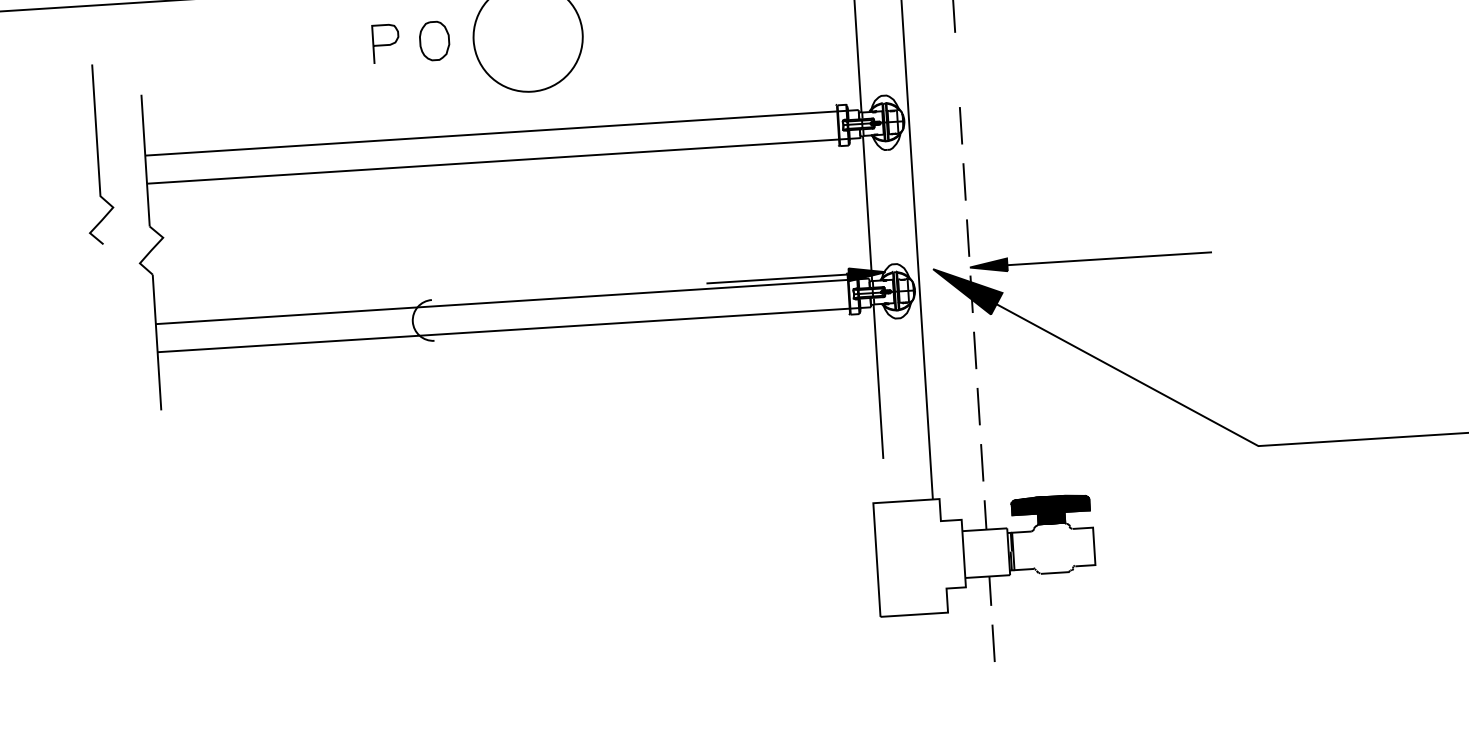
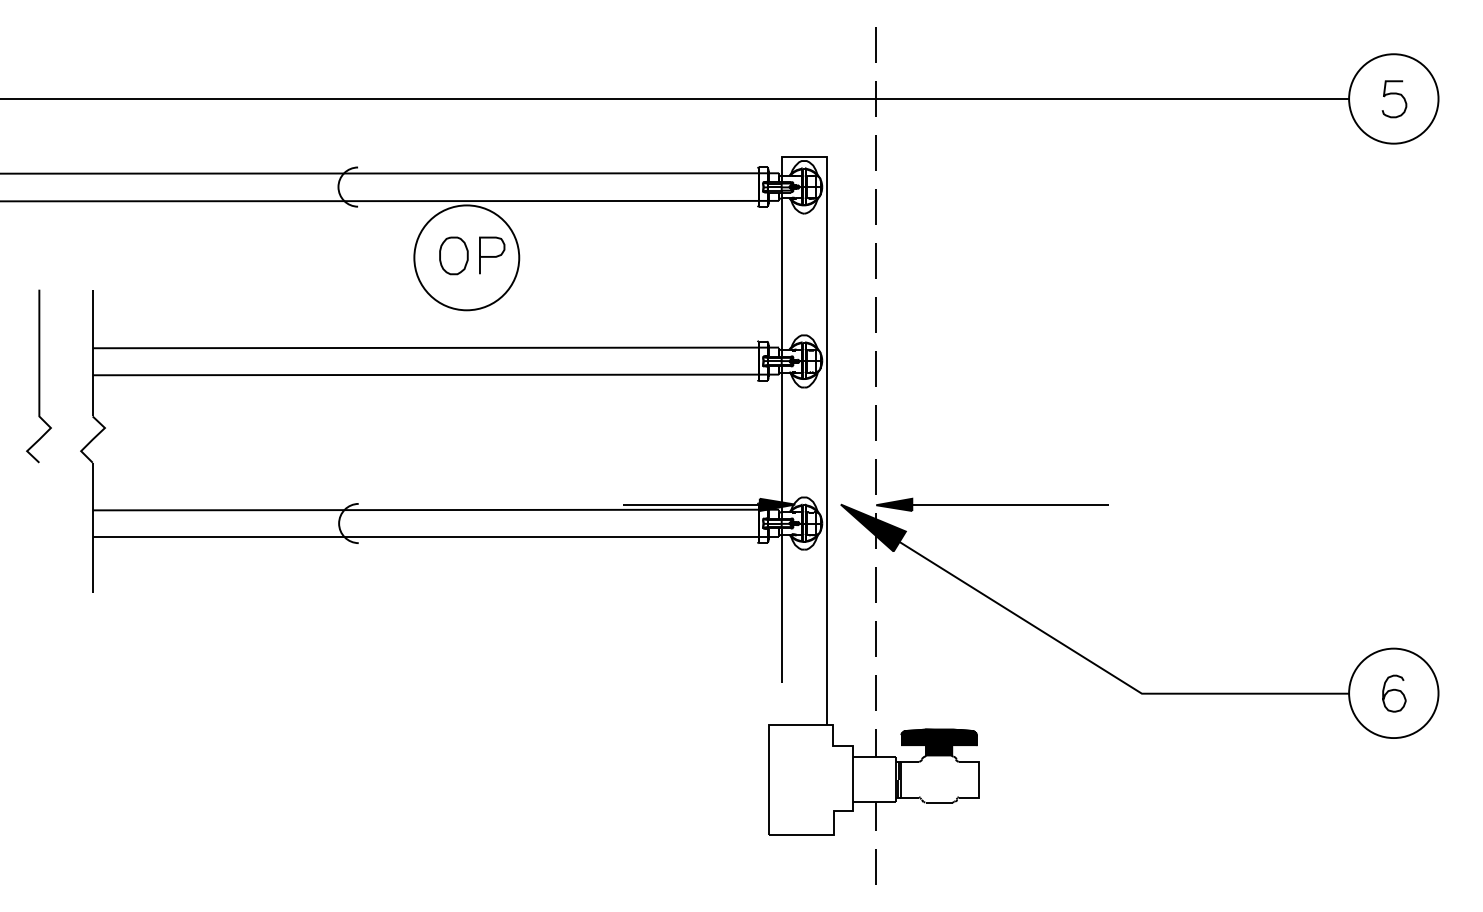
part: (434, 40) -> (453, 255), moved
curve: (386, 44) -> (492, 256), moved
line: (956, 69) -> (875, 314), added
curve: (96, 154) -> (38, 376), moved

